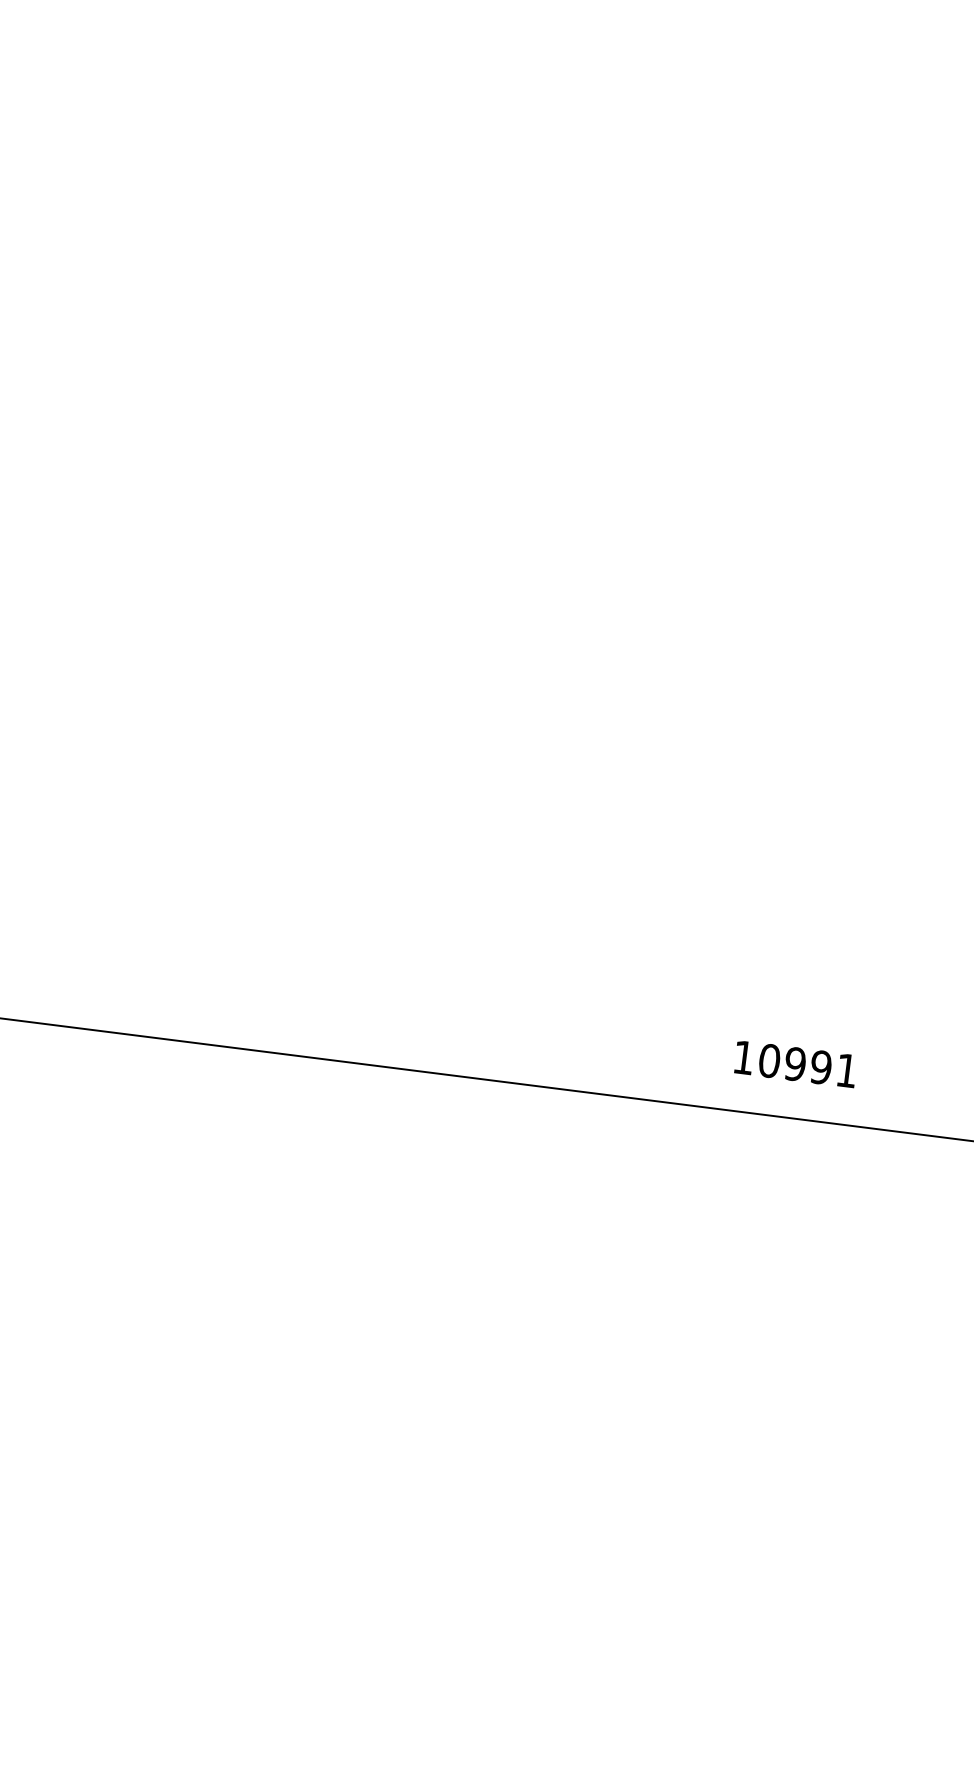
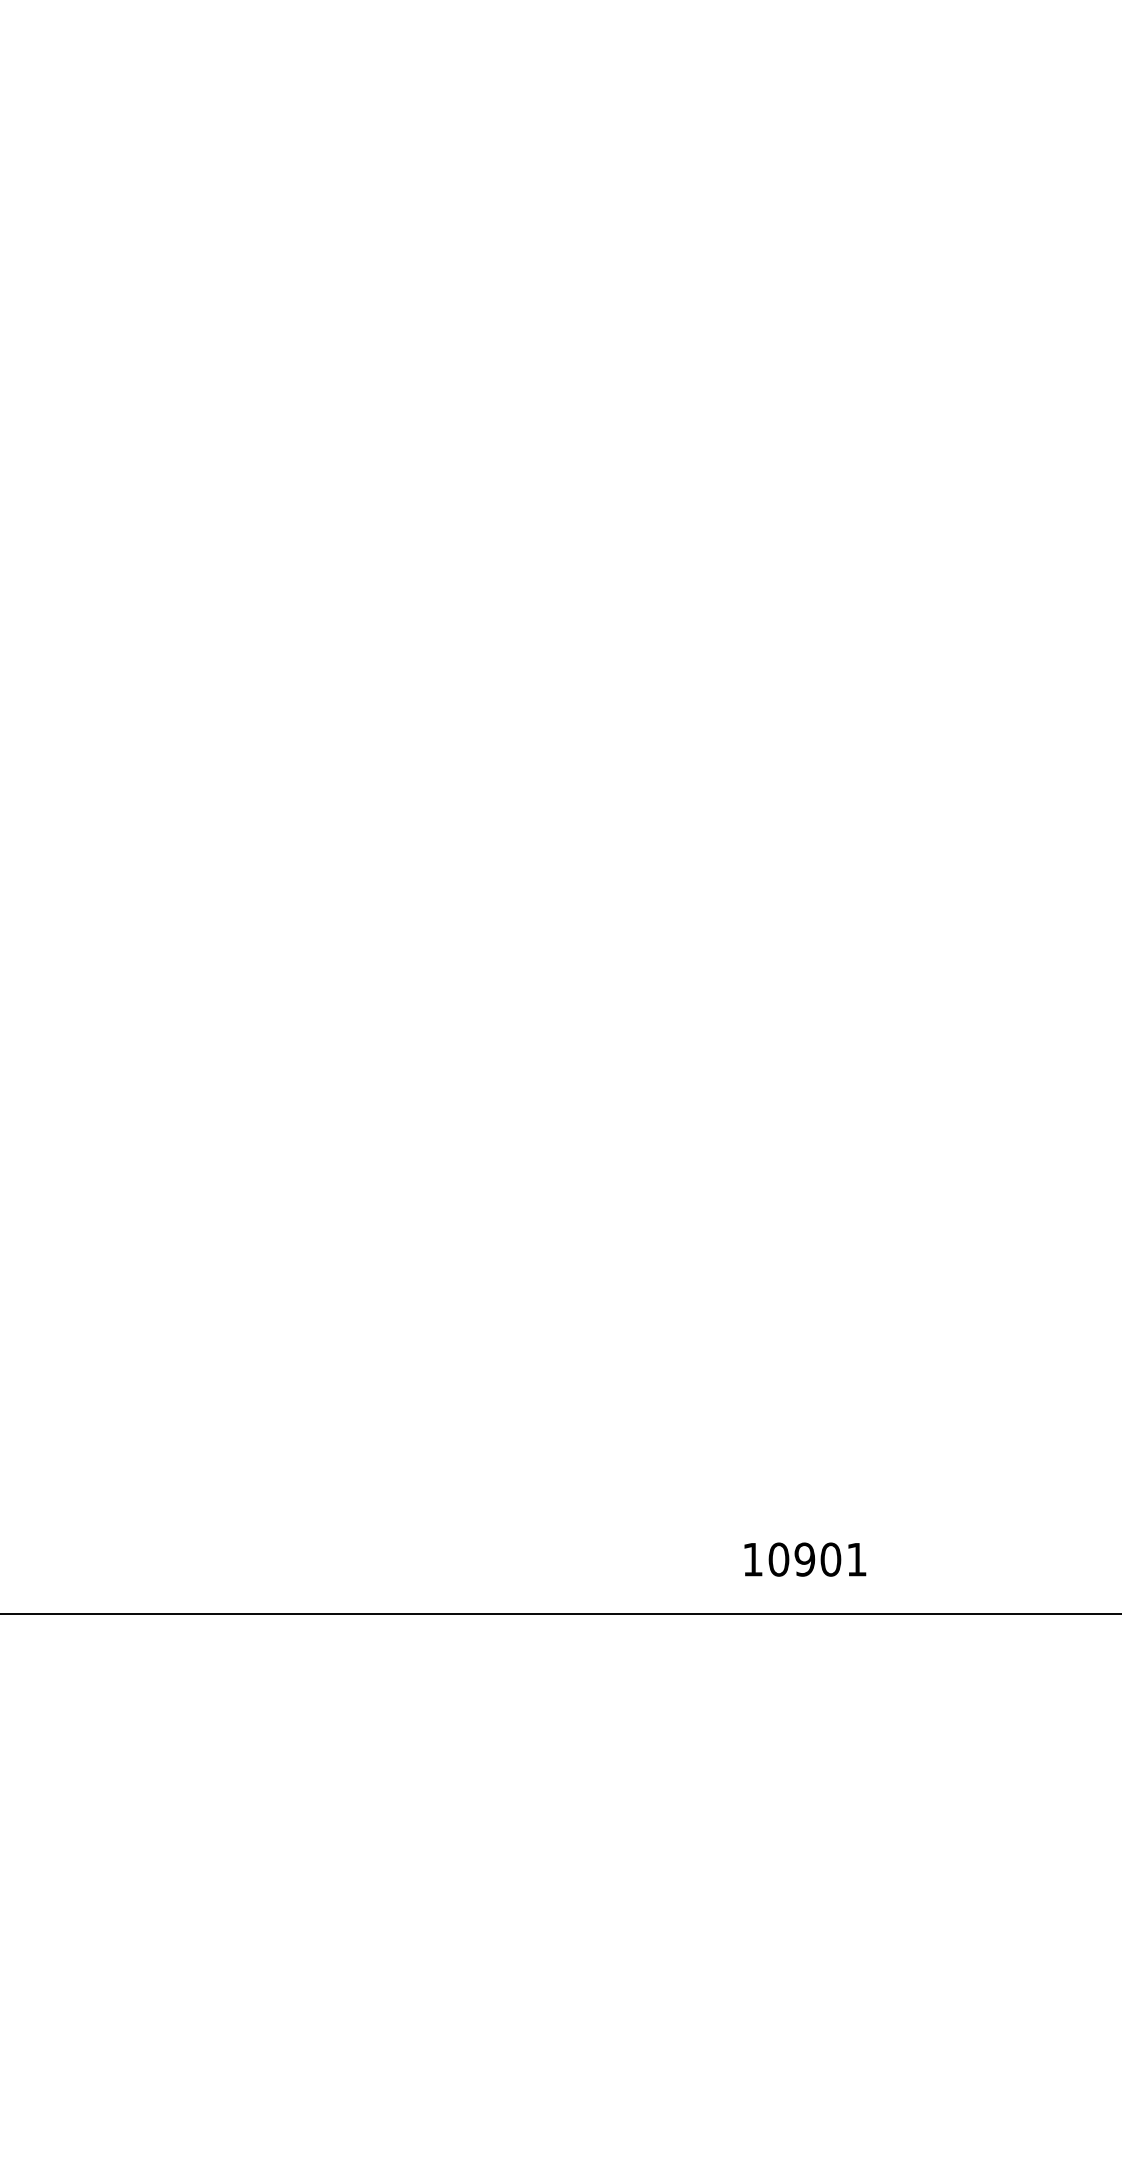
text: (820, 1067) -> (830, 1559), 10991 -> 10901

